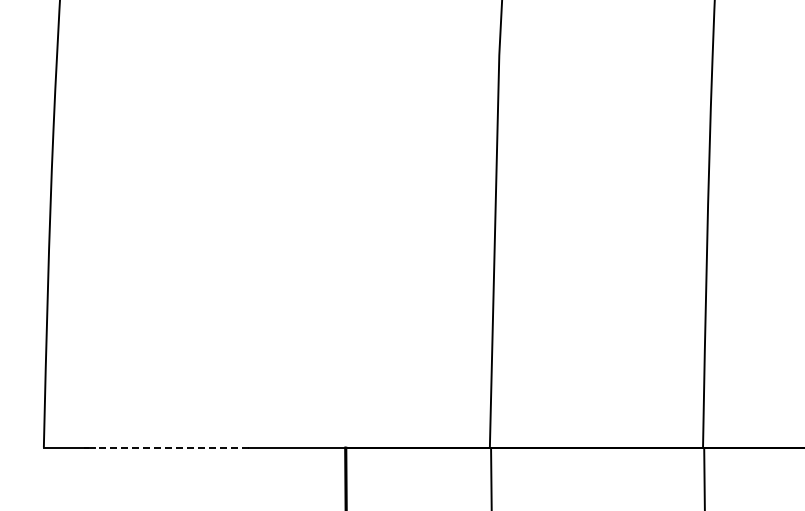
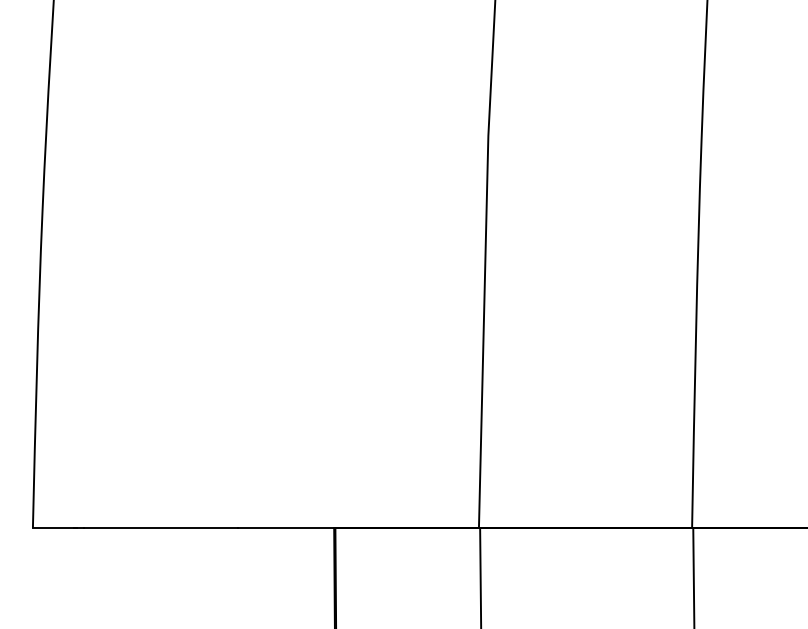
line: (172, 447) -> (161, 528), dashed -> solid

